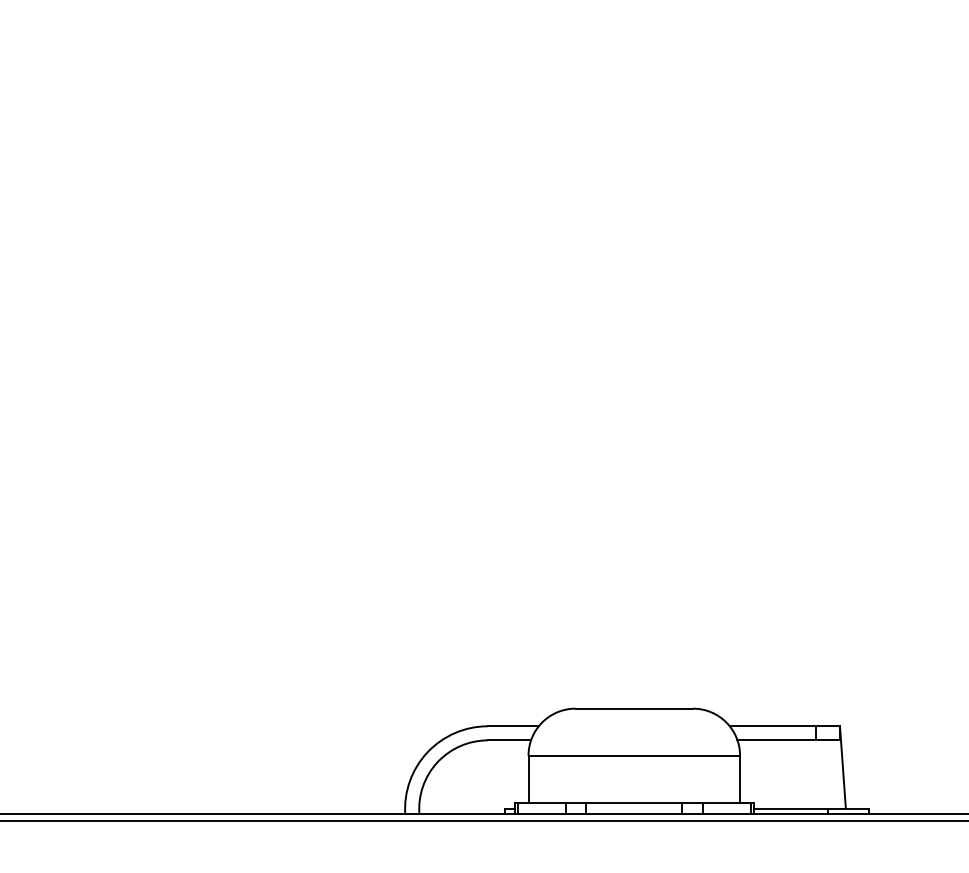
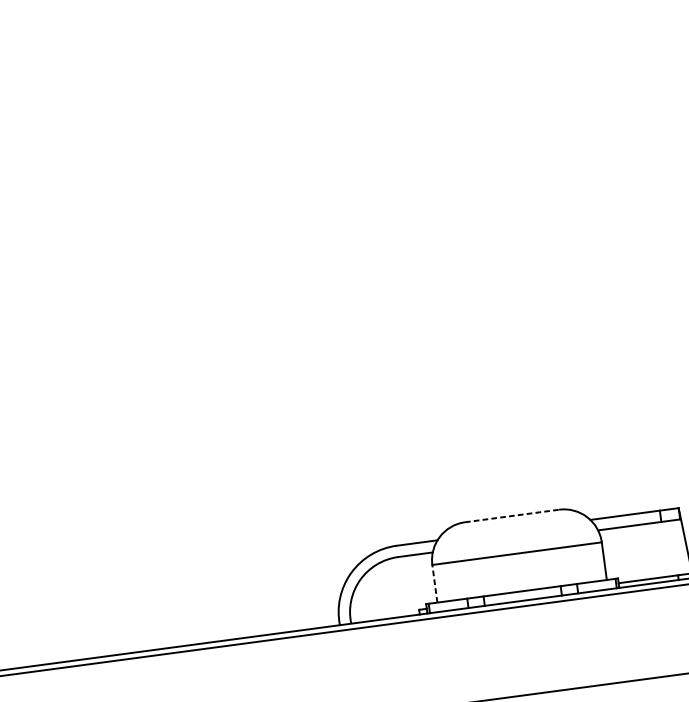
line: (634, 708) -> (512, 515), solid -> dashed
line: (528, 779) -> (434, 584), solid -> dashed

